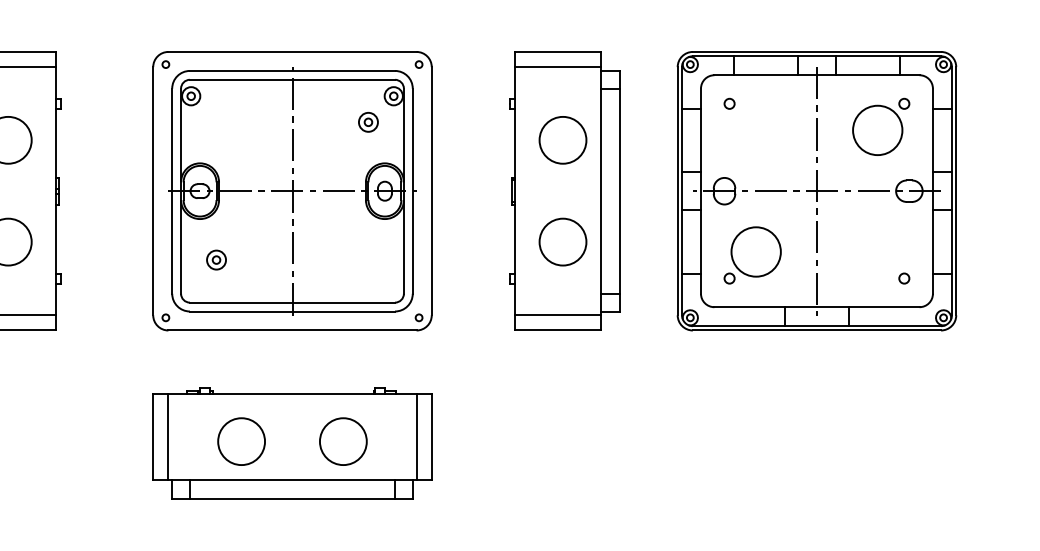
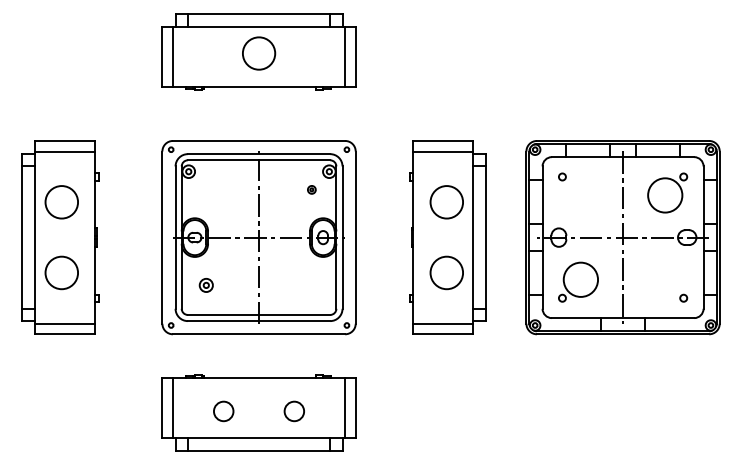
part: (368, 121) -> (311, 189), size x0.6
circle: (241, 441) -> (223, 411), size x0.6
circle: (343, 441) -> (294, 411), size x0.6

